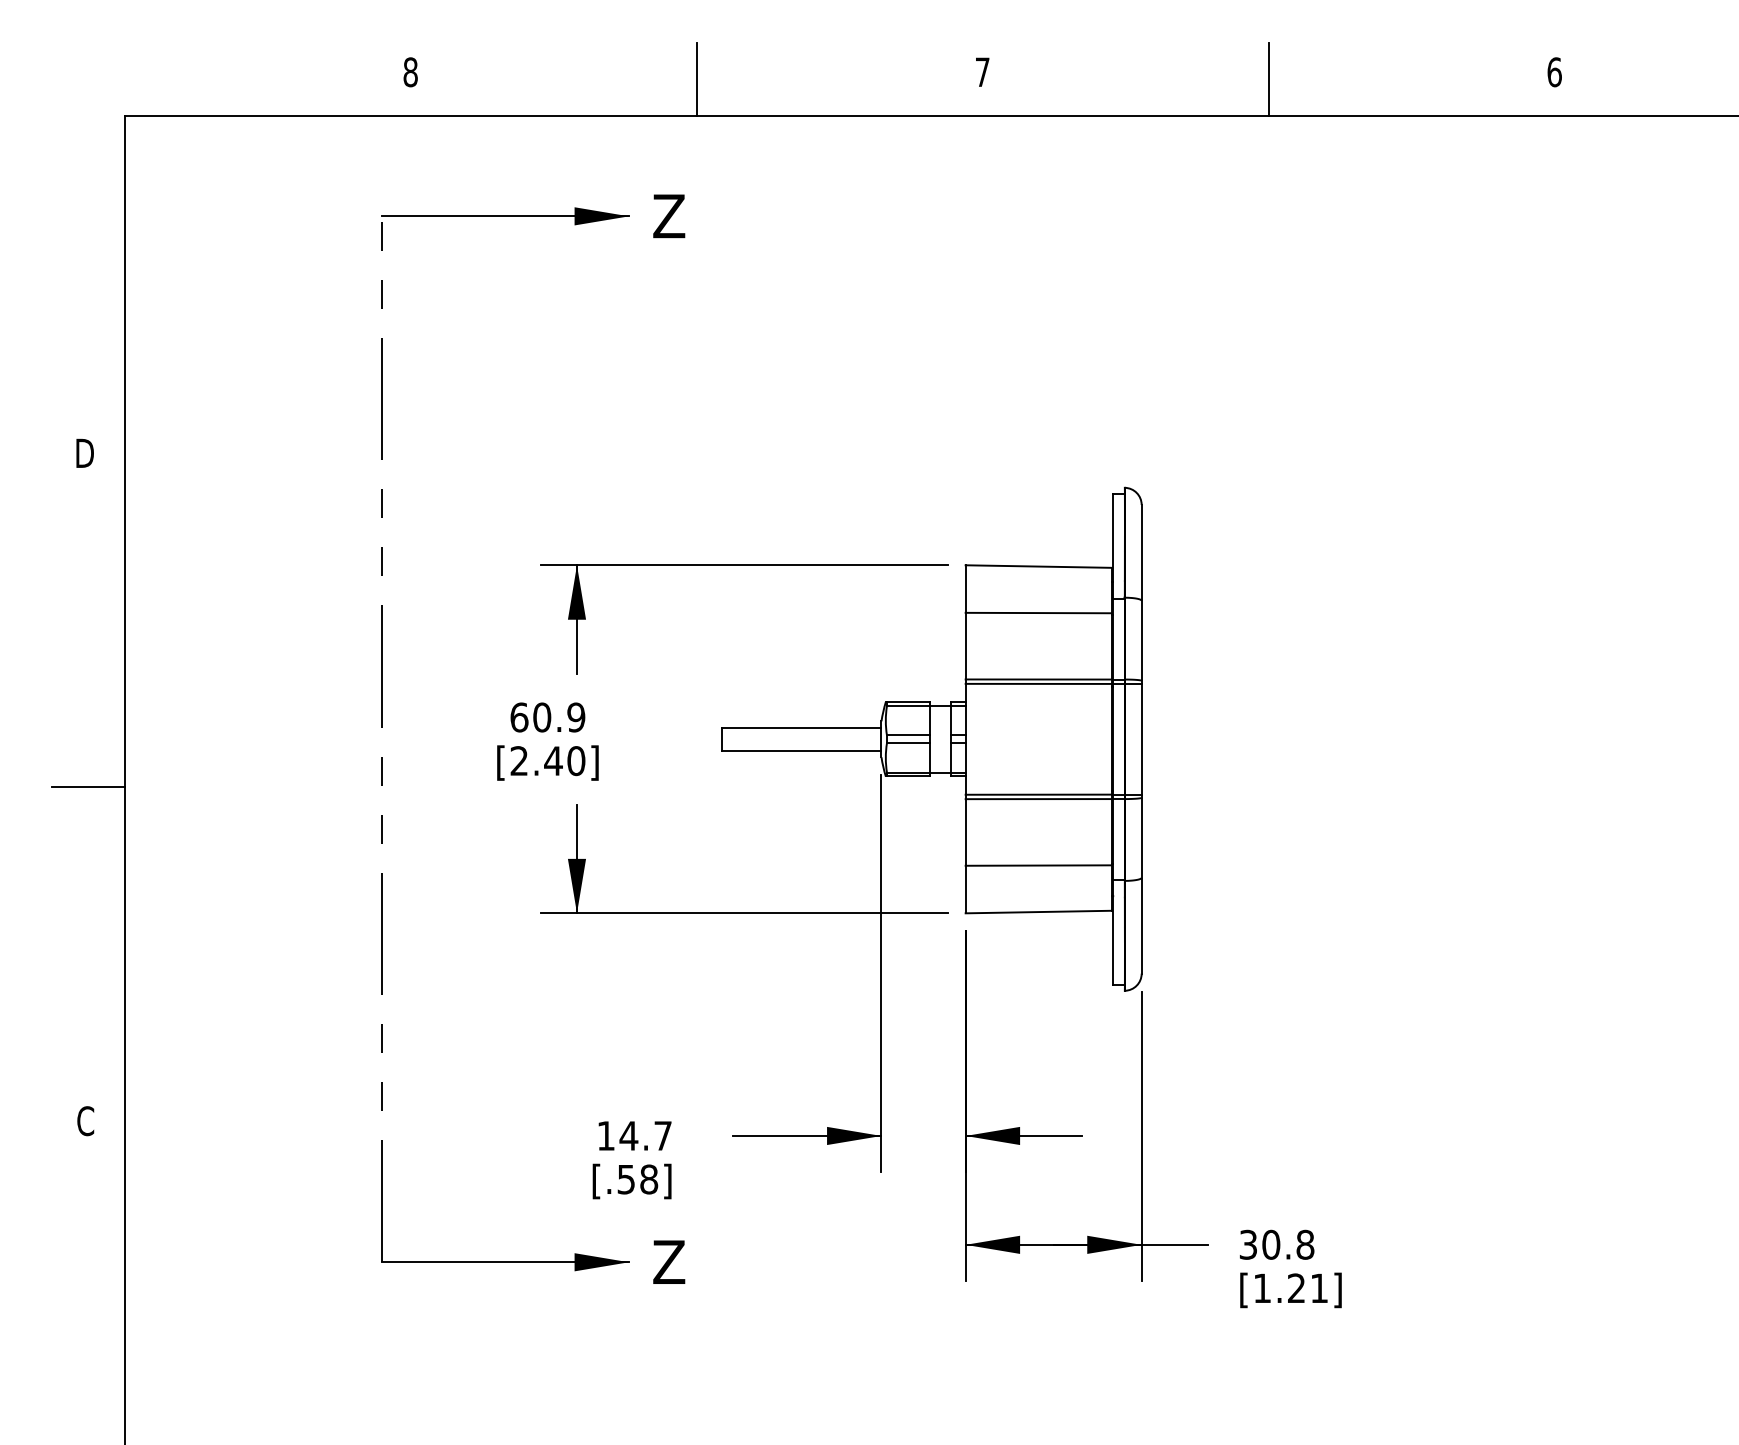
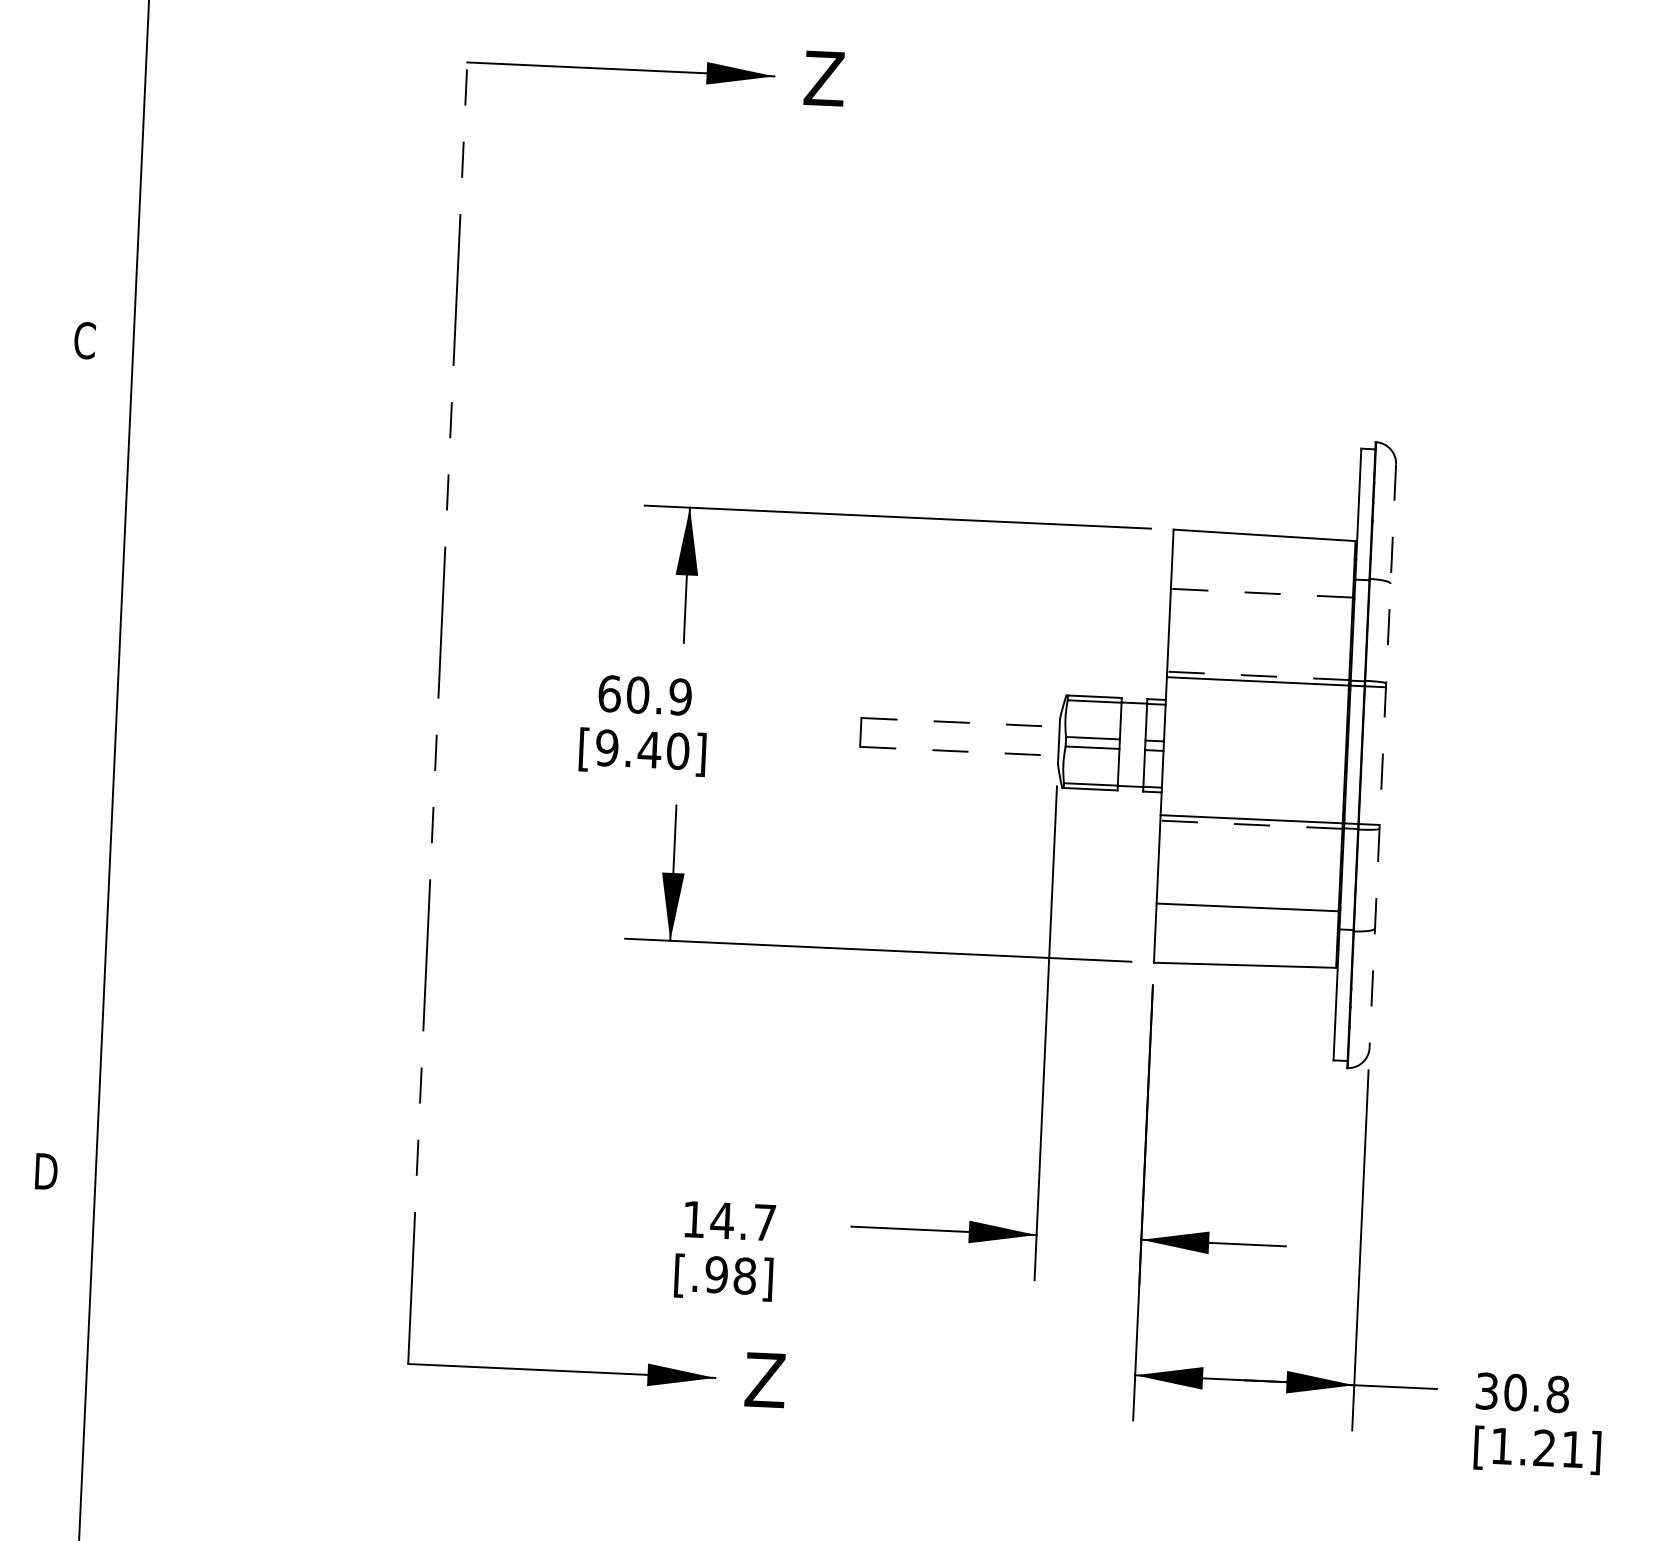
text: (85, 453) -> (84, 340), D -> C
line: (1038, 613) -> (1261, 593), solid -> dashed
line: (1038, 679) -> (1257, 675), solid -> dashed
line: (801, 727) -> (960, 722), solid -> dashed
line: (1141, 739) -> (1382, 756), solid -> dashed
line: (801, 750) -> (958, 750), solid -> dashed
text: (519, 761) -> (607, 748), [2.40] -> [9.40]
line: (88, 787) -> (69, 756), removed
line: (1038, 799) -> (1251, 825), solid -> dashed
text: (85, 1121) -> (46, 1172), C -> D
text: (626, 1179) -> (716, 1274), [.58] -> [.98]

